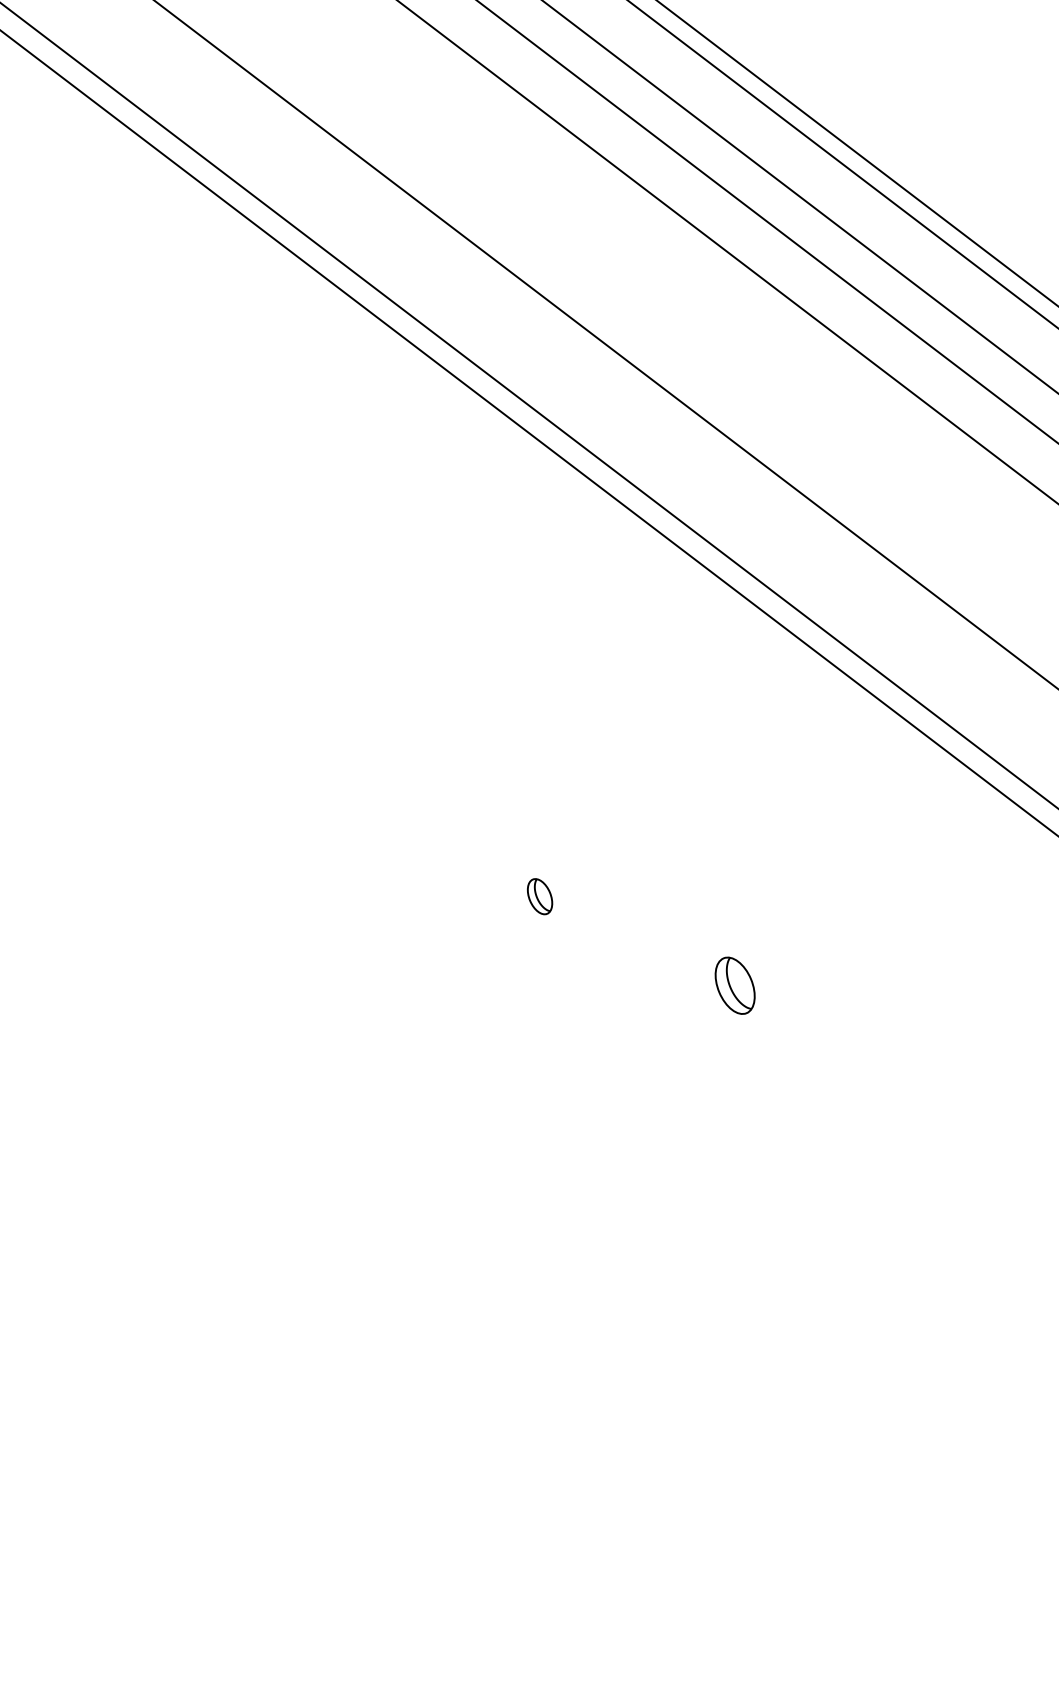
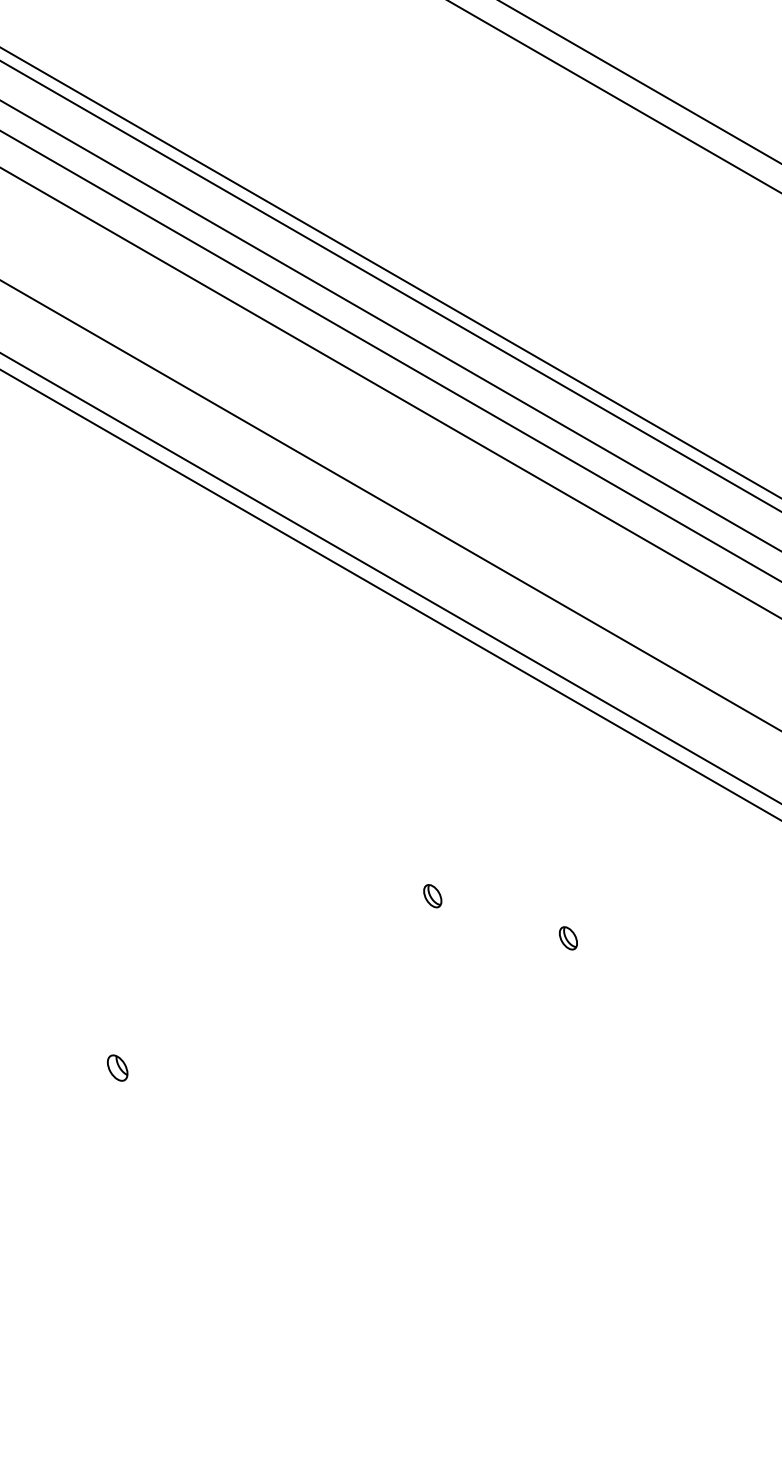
part: (735, 986) -> (568, 938), size x0.62
part: (34, 1092) -> (117, 1067), added

